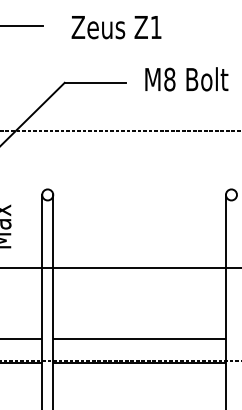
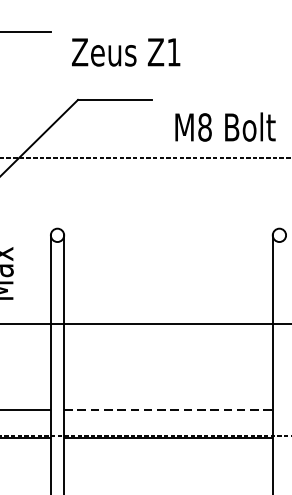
text: (116, 27) -> (126, 52), moved
text: (186, 79) -> (225, 127), moved
line: (140, 339) -> (169, 409), solid -> dashed

